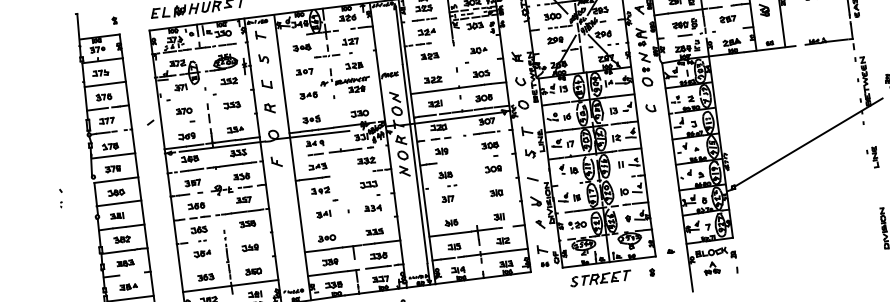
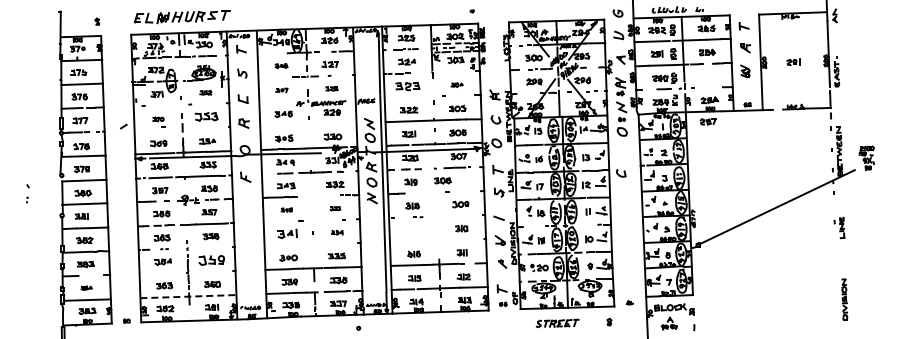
part: (727, 18) -> (707, 121), moved
part: (302, 47) -> (281, 65), size x0.7
part: (478, 50) -> (456, 84), size x0.7
part: (430, 56) -> (408, 86), size x1.4
part: (353, 65) -> (331, 88), size x0.7
part: (304, 72) -> (281, 90), size x0.7
part: (228, 81) -> (205, 92), size x0.7
part: (232, 104) -> (206, 116), size x1.4
part: (651, 108) -> (621, 173), moved
part: (184, 114) -> (158, 121), size x0.7
part: (490, 149) -> (442, 184), moved
part: (369, 184) -> (335, 208), size x0.6
part: (320, 190) -> (286, 209), size x0.6
part: (447, 198) -> (412, 229), removed
part: (372, 208) -> (336, 232), size x0.7
part: (323, 213) -> (287, 233), size x1.4
part: (249, 247) -> (210, 260), size x1.6
part: (600, 278) -> (557, 323), size x0.7
line: (230, 285) -> (188, 296), solid -> dashed
part: (128, 286) -> (86, 287), size x0.6

